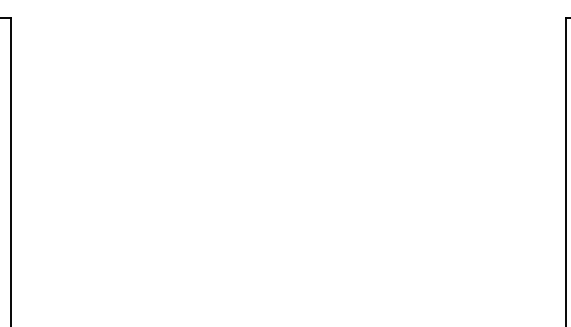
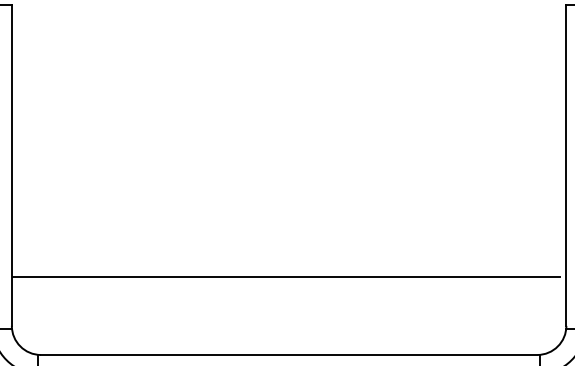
line: (285, 290) -> (286, 277), added

